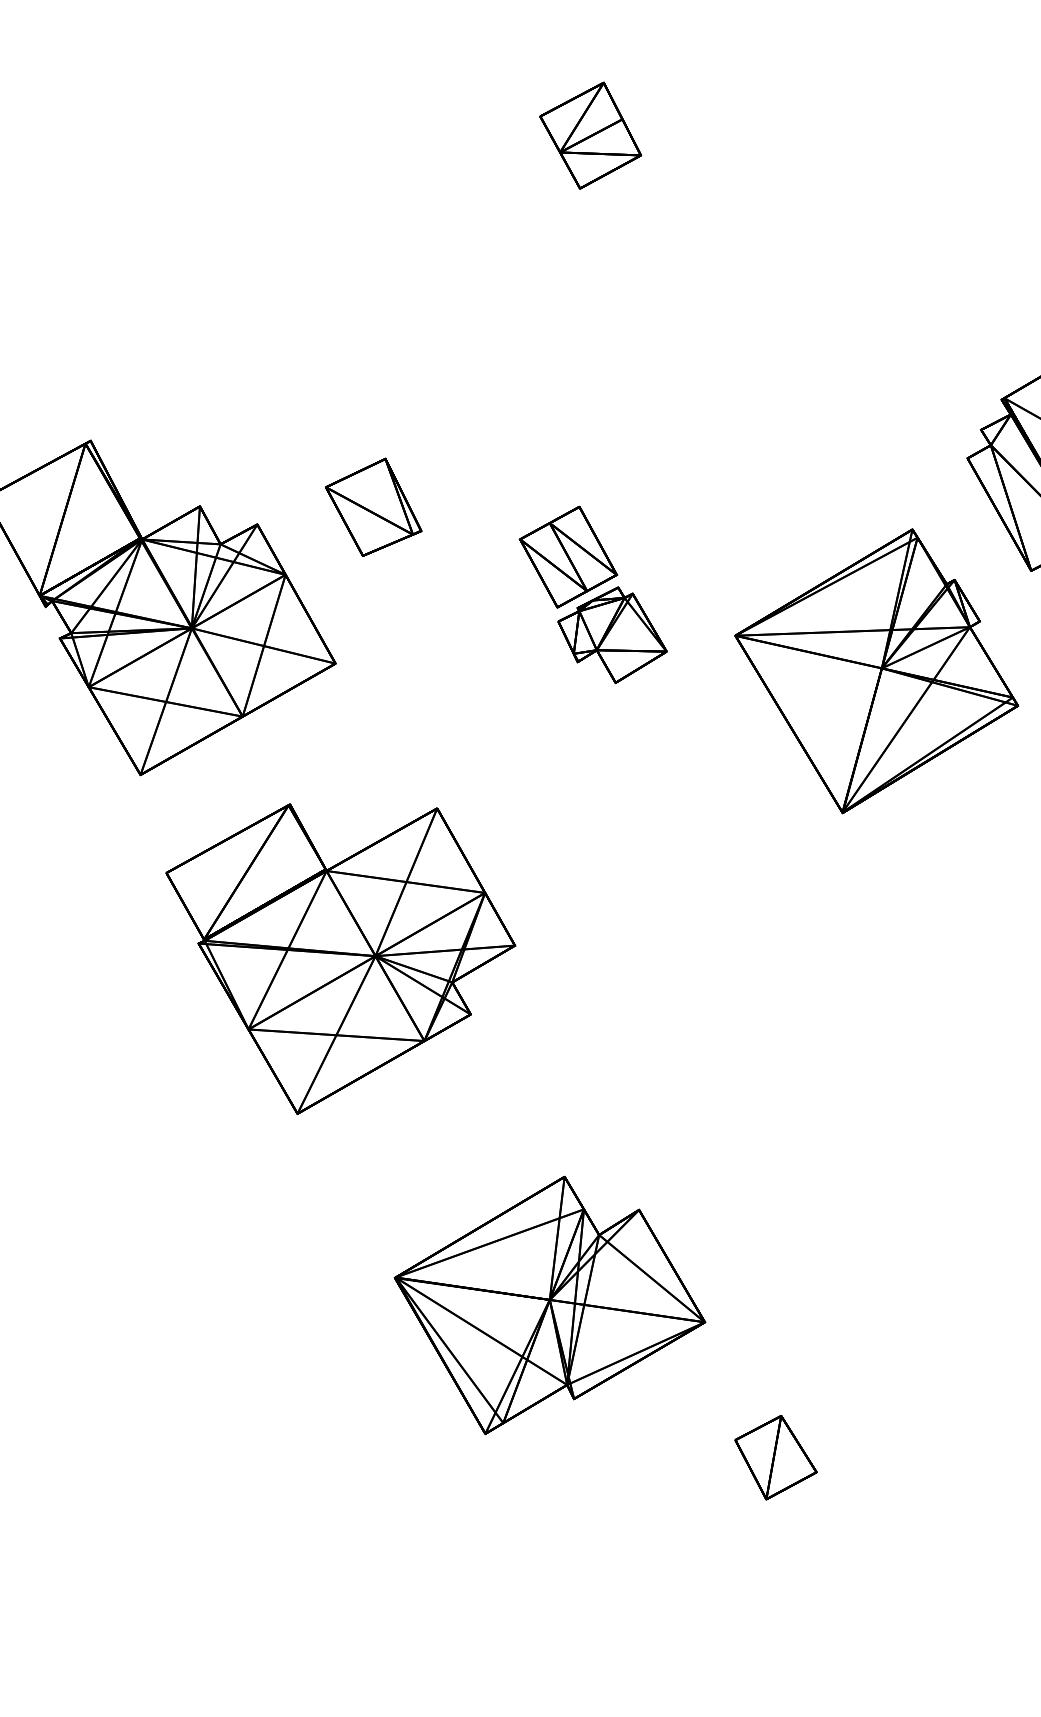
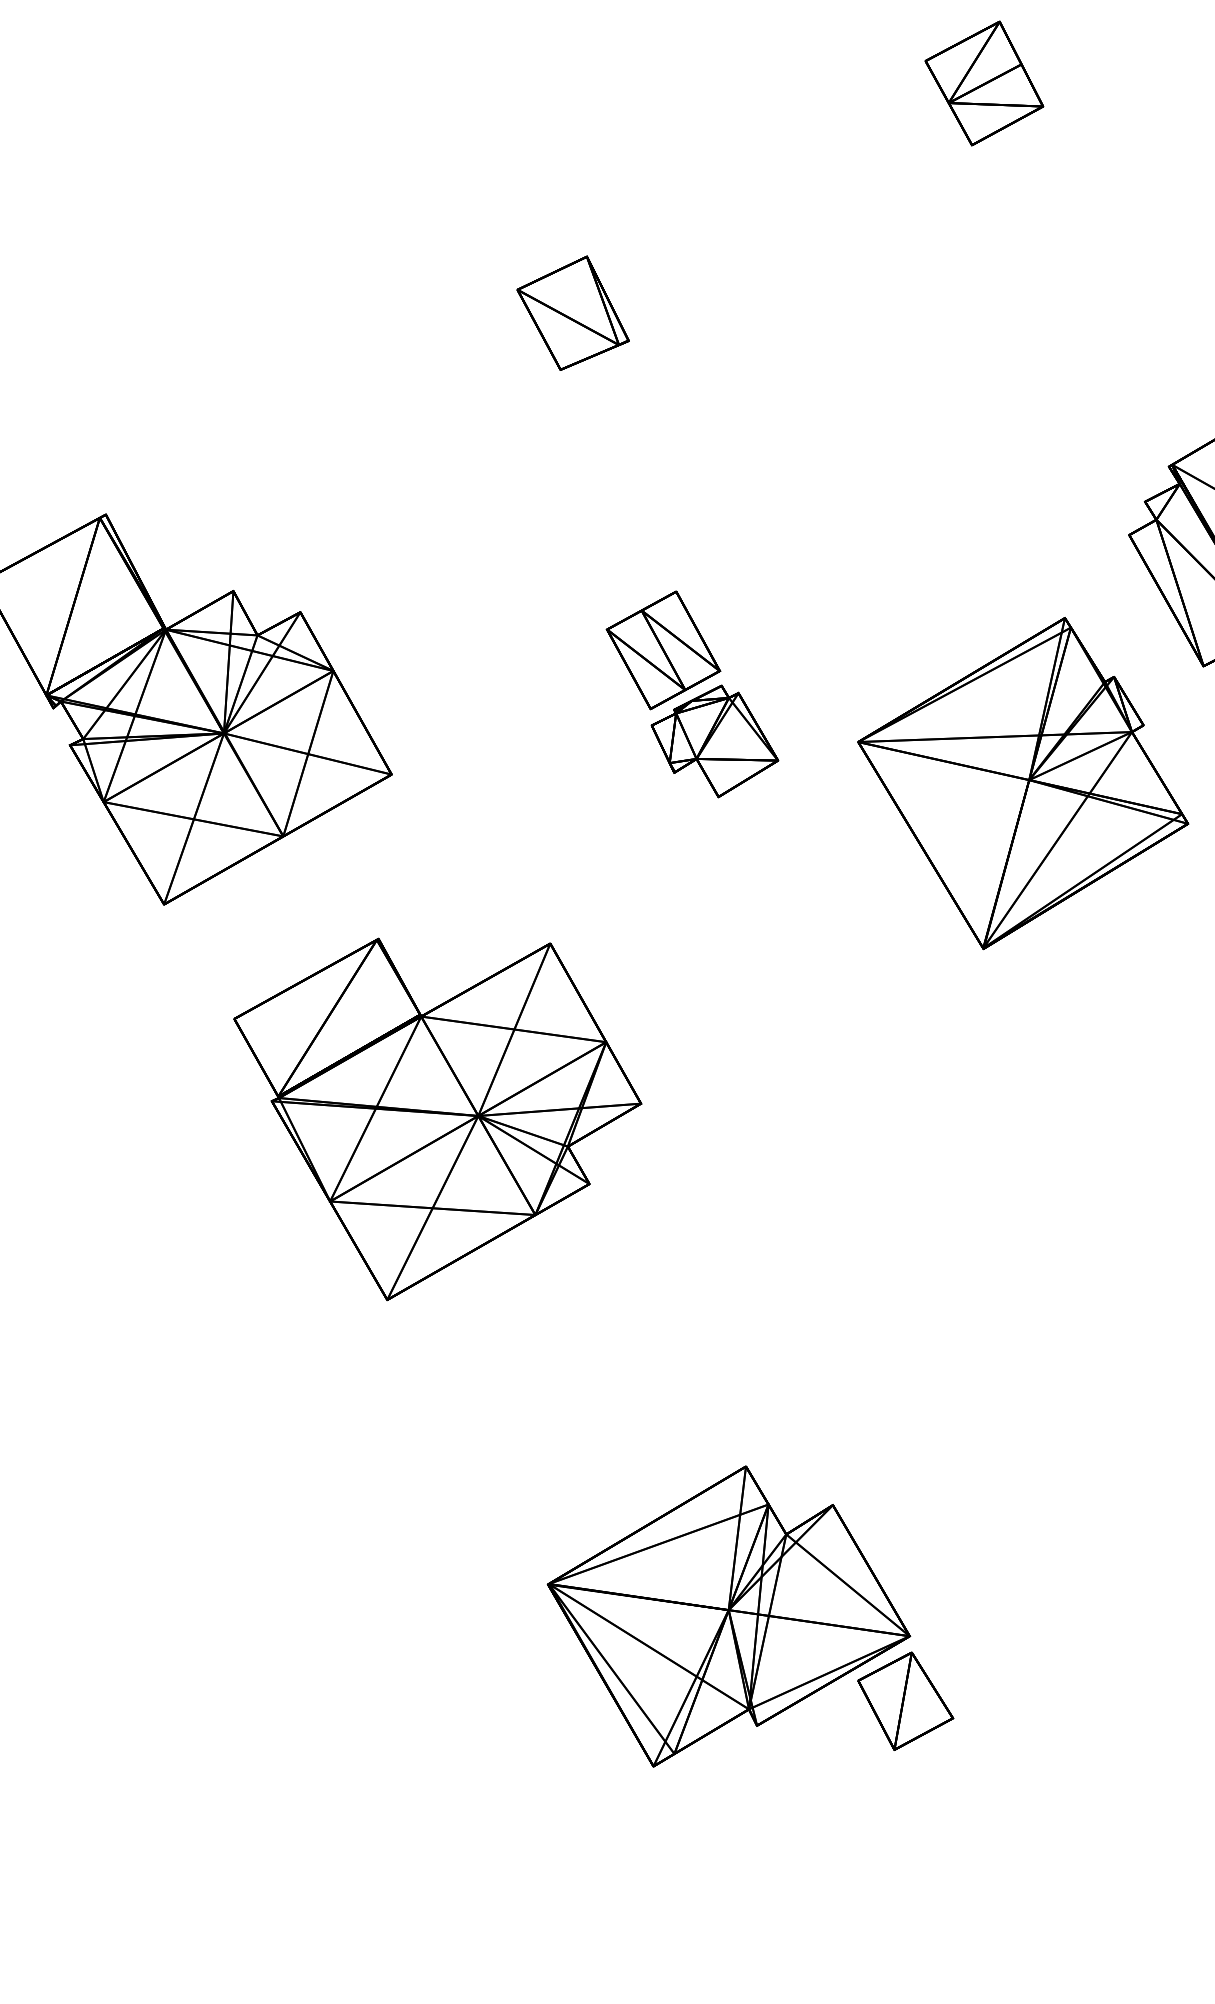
part: (590, 135) -> (984, 83), moved
part: (373, 506) -> (572, 312), moved
part: (340, 959) -> (437, 1119), moved
part: (549, 1305) -> (728, 1616), moved

